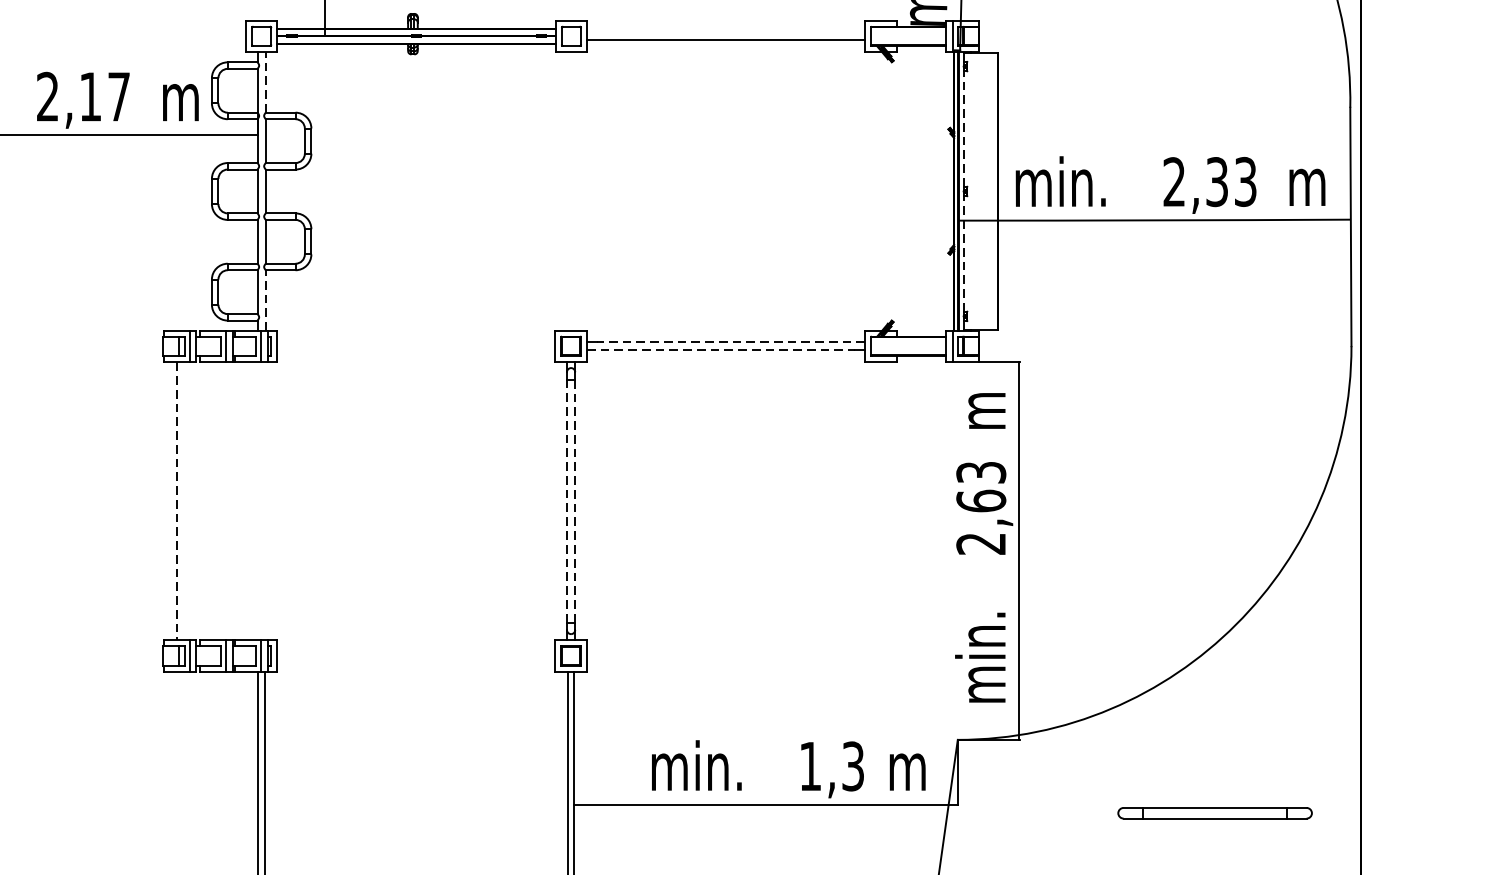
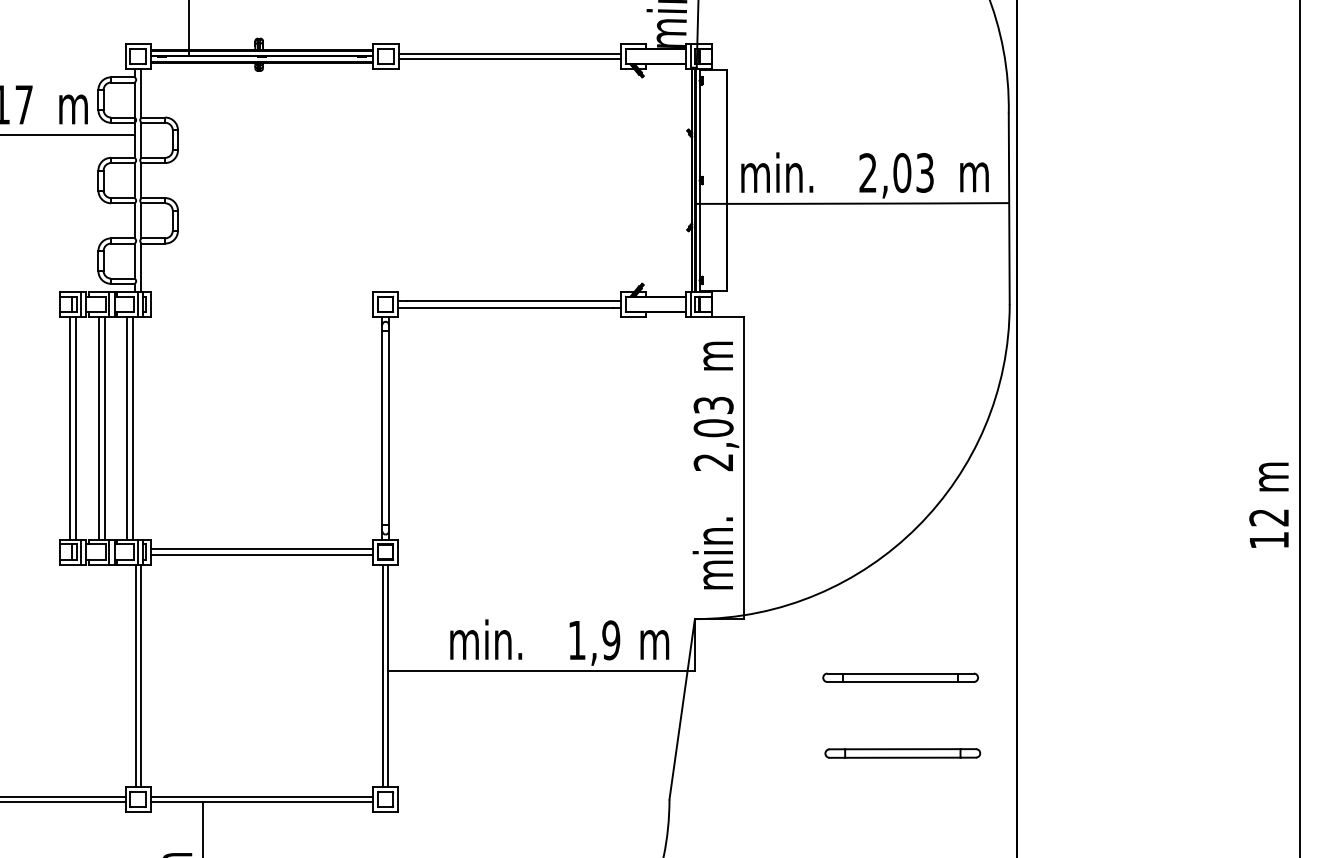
line: (725, 32) -> (509, 53), added
line: (265, 81) -> (141, 92), dashed -> solid
line: (964, 128) -> (700, 130), dashed -> solid
text: (1217, 182) -> (902, 173), 2,33 -> 2,03
line: (964, 253) -> (700, 230), dashed -> solid
line: (265, 300) -> (141, 267), dashed -> solid
line: (730, 342) -> (513, 301), dashed -> solid
line: (720, 350) -> (505, 307), dashed -> solid
line: (574, 500) -> (388, 427), dashed -> solid
line: (176, 501) -> (70, 428), dashed -> solid
line: (183, 501) -> (75, 428), added
line: (213, 501) -> (99, 428), added
line: (219, 501) -> (104, 428), added
line: (248, 501) -> (127, 428), added
line: (254, 501) -> (132, 428), added
line: (567, 501) -> (382, 428), dashed -> solid
text: (981, 501) -> (713, 428), 2,63 -> 2,03
line: (415, 652) -> (261, 549), added
line: (415, 659) -> (261, 554), added
text: (853, 766) -> (611, 640), 1,3 -> 1,9

